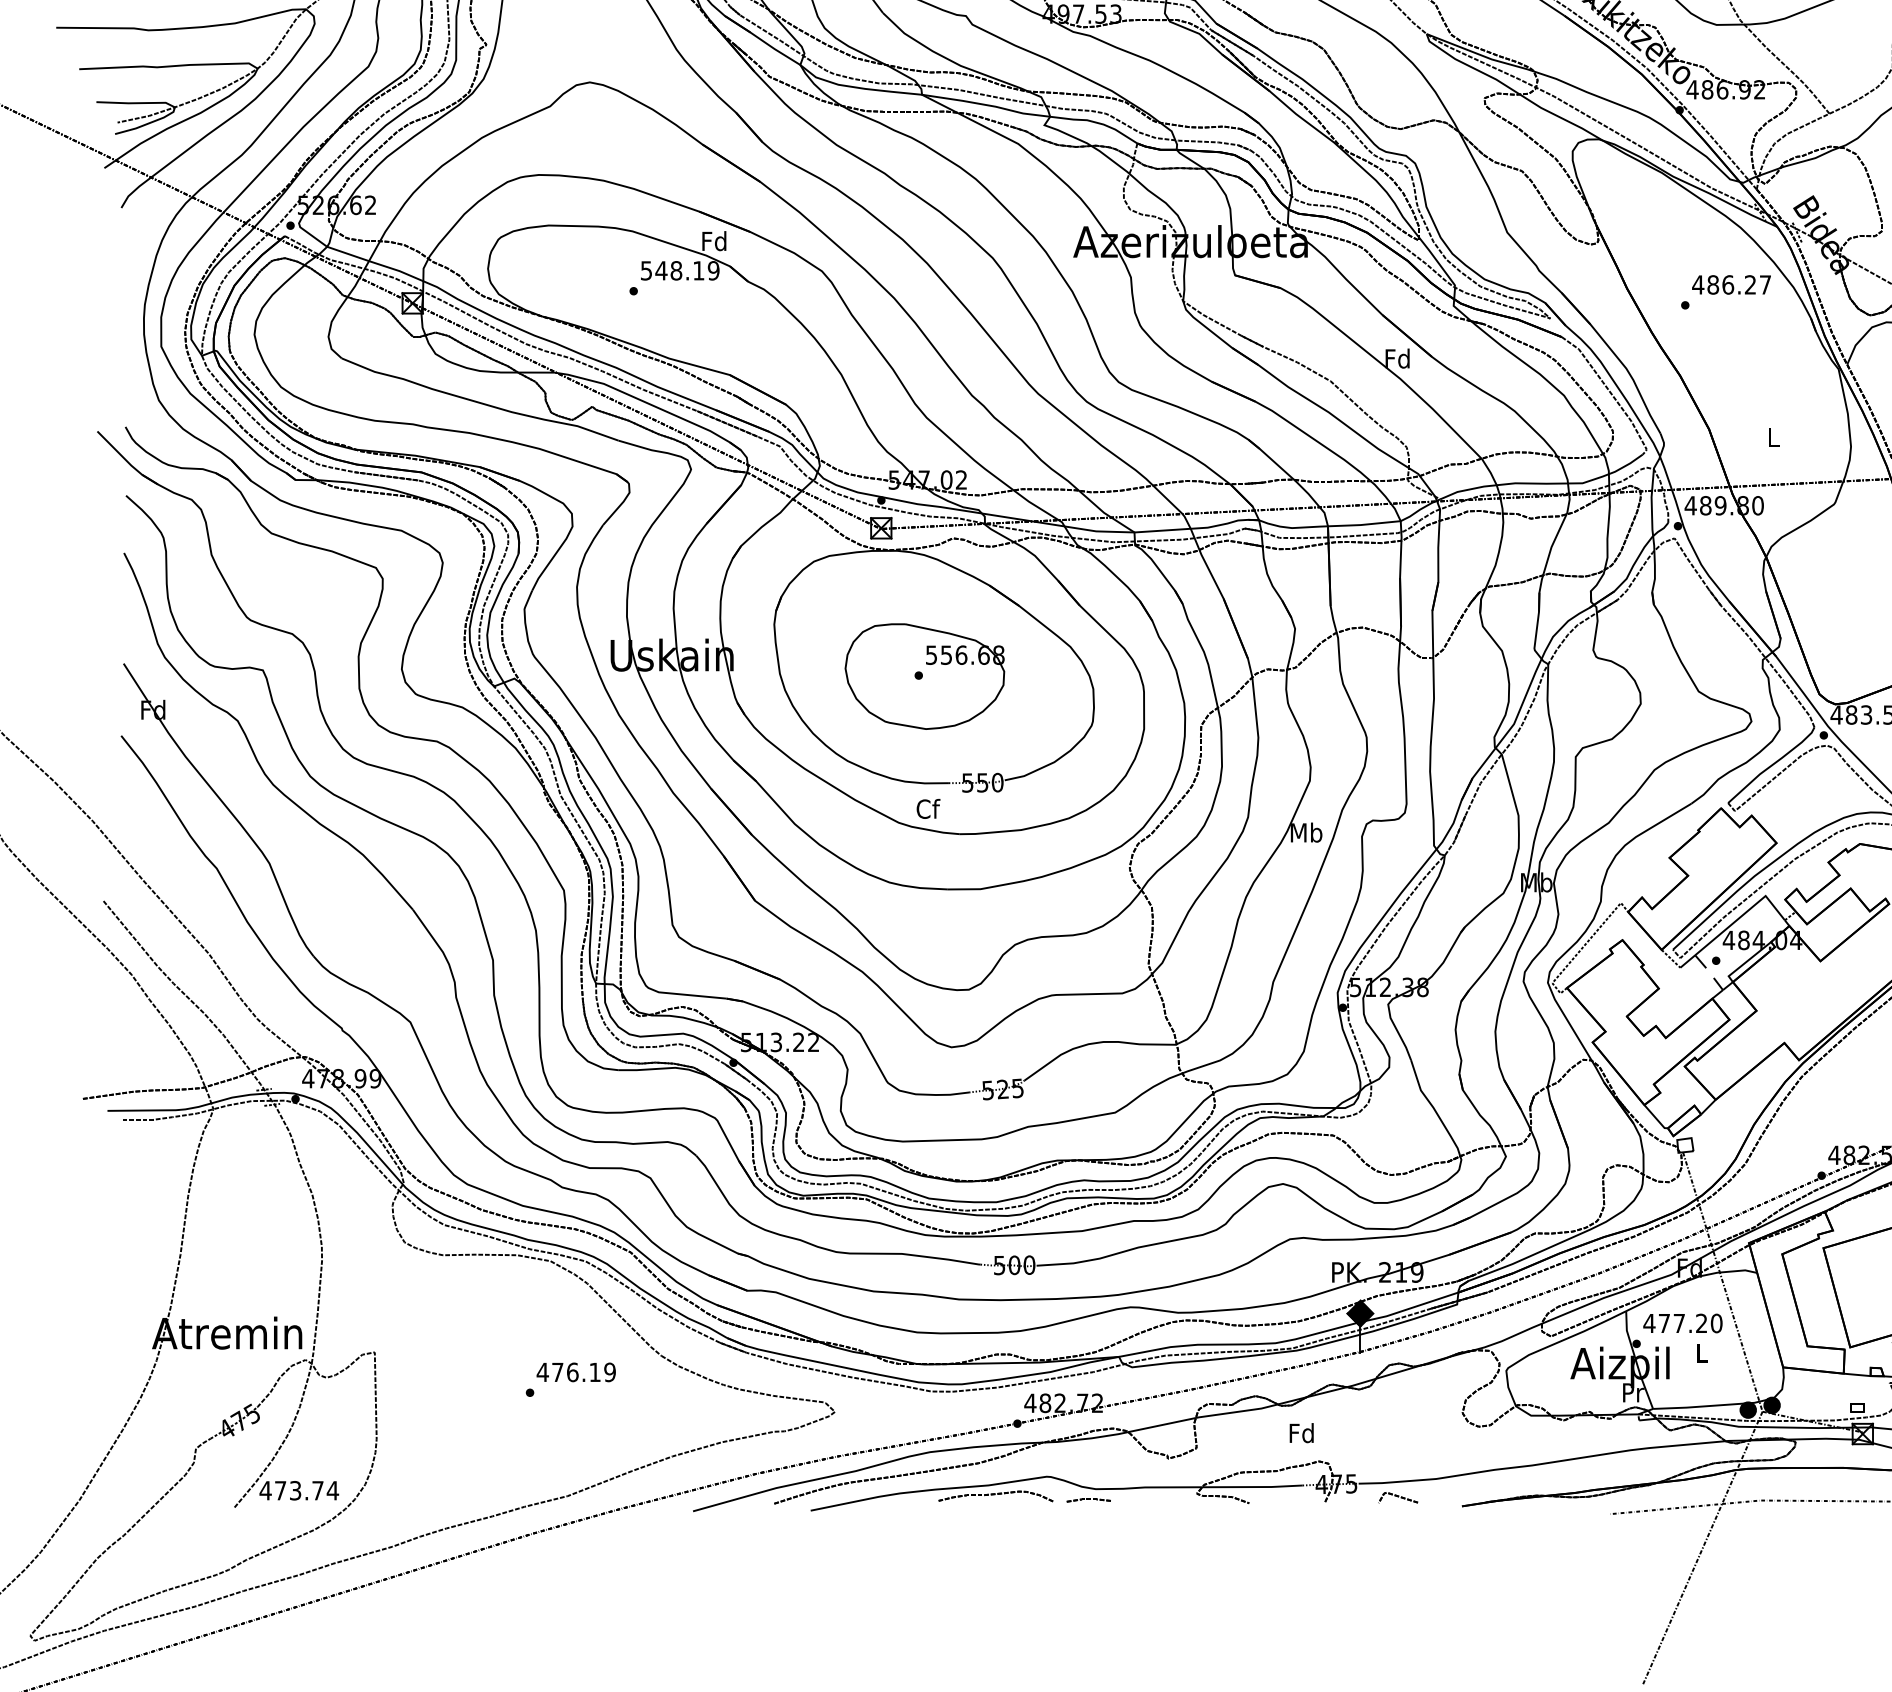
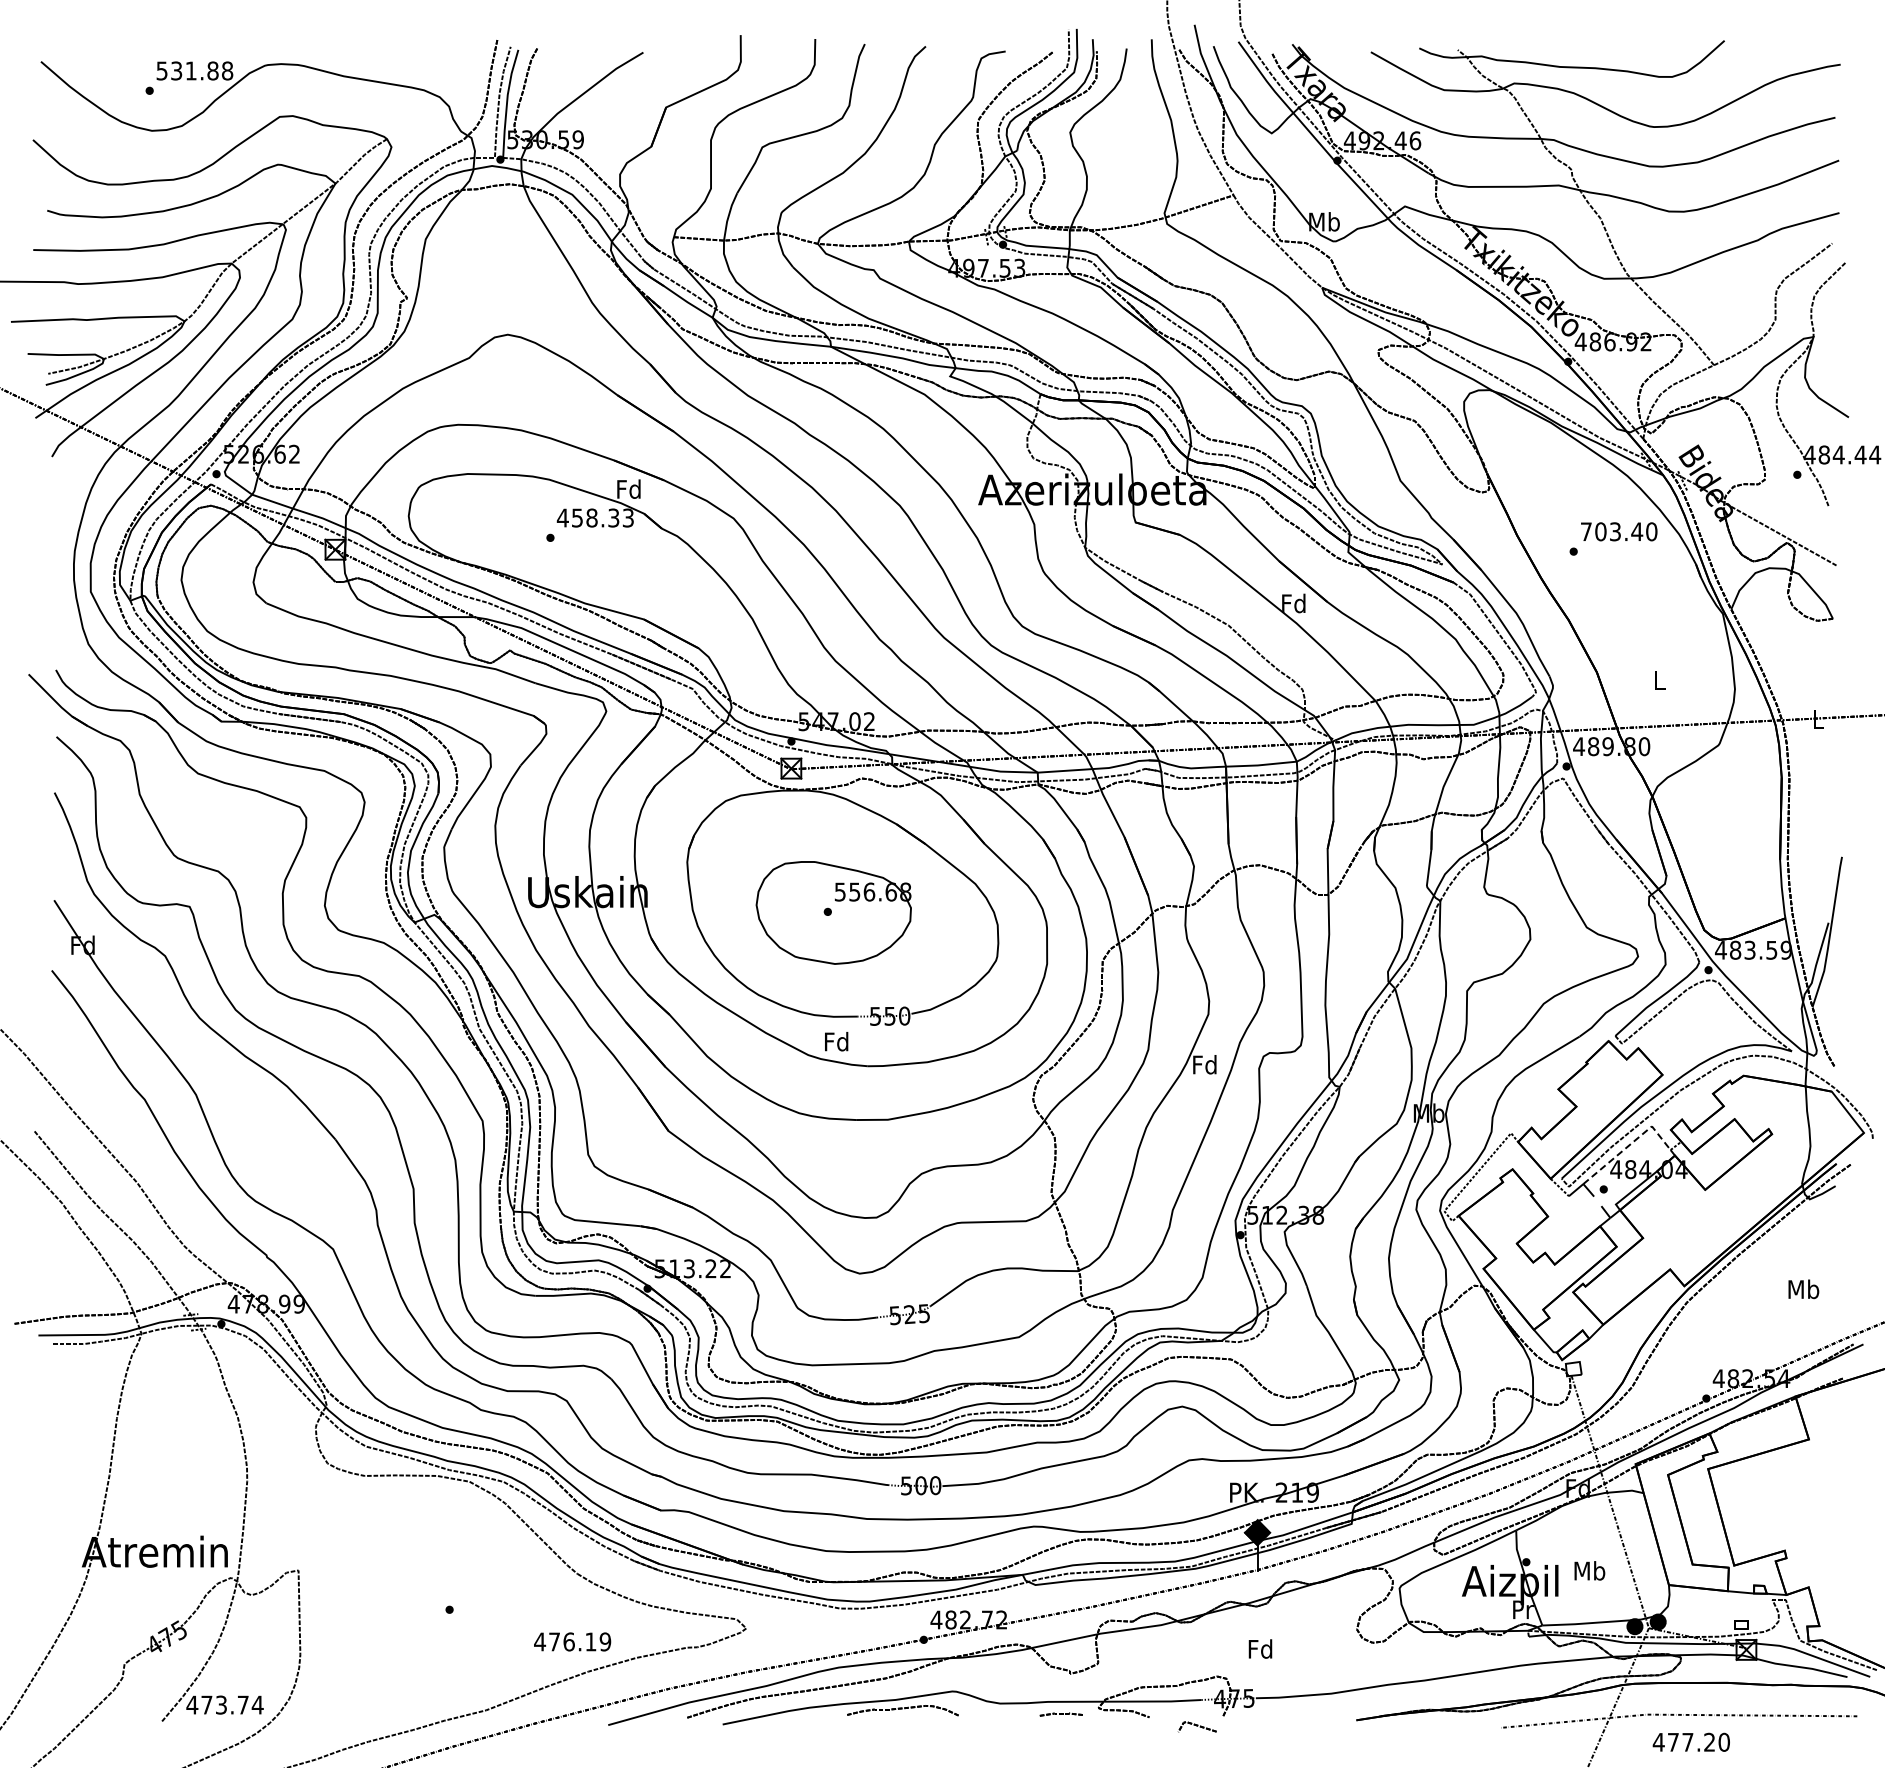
text: (678, 270) -> (594, 517), 548.19 -> 458.33
text: (1731, 284) -> (1618, 531), 486.27 -> 703.40
text: (927, 808) -> (836, 1041), Cf -> Fd
text: (1306, 832) -> (1205, 1064), Mb -> Fd
line: (1742, 914) -> (1629, 1144), solid -> dashed
text: (1681, 1322) -> (1690, 1741), moved
text: (1701, 1352) -> (1589, 1570), L -> Mb
text: (576, 1371) -> (572, 1641), moved
text: (1301, 1432) -> (1260, 1648), moved
part: (1397, 1497) -> (1196, 1726), moved
part: (1087, 1500) -> (1060, 1714), moved

